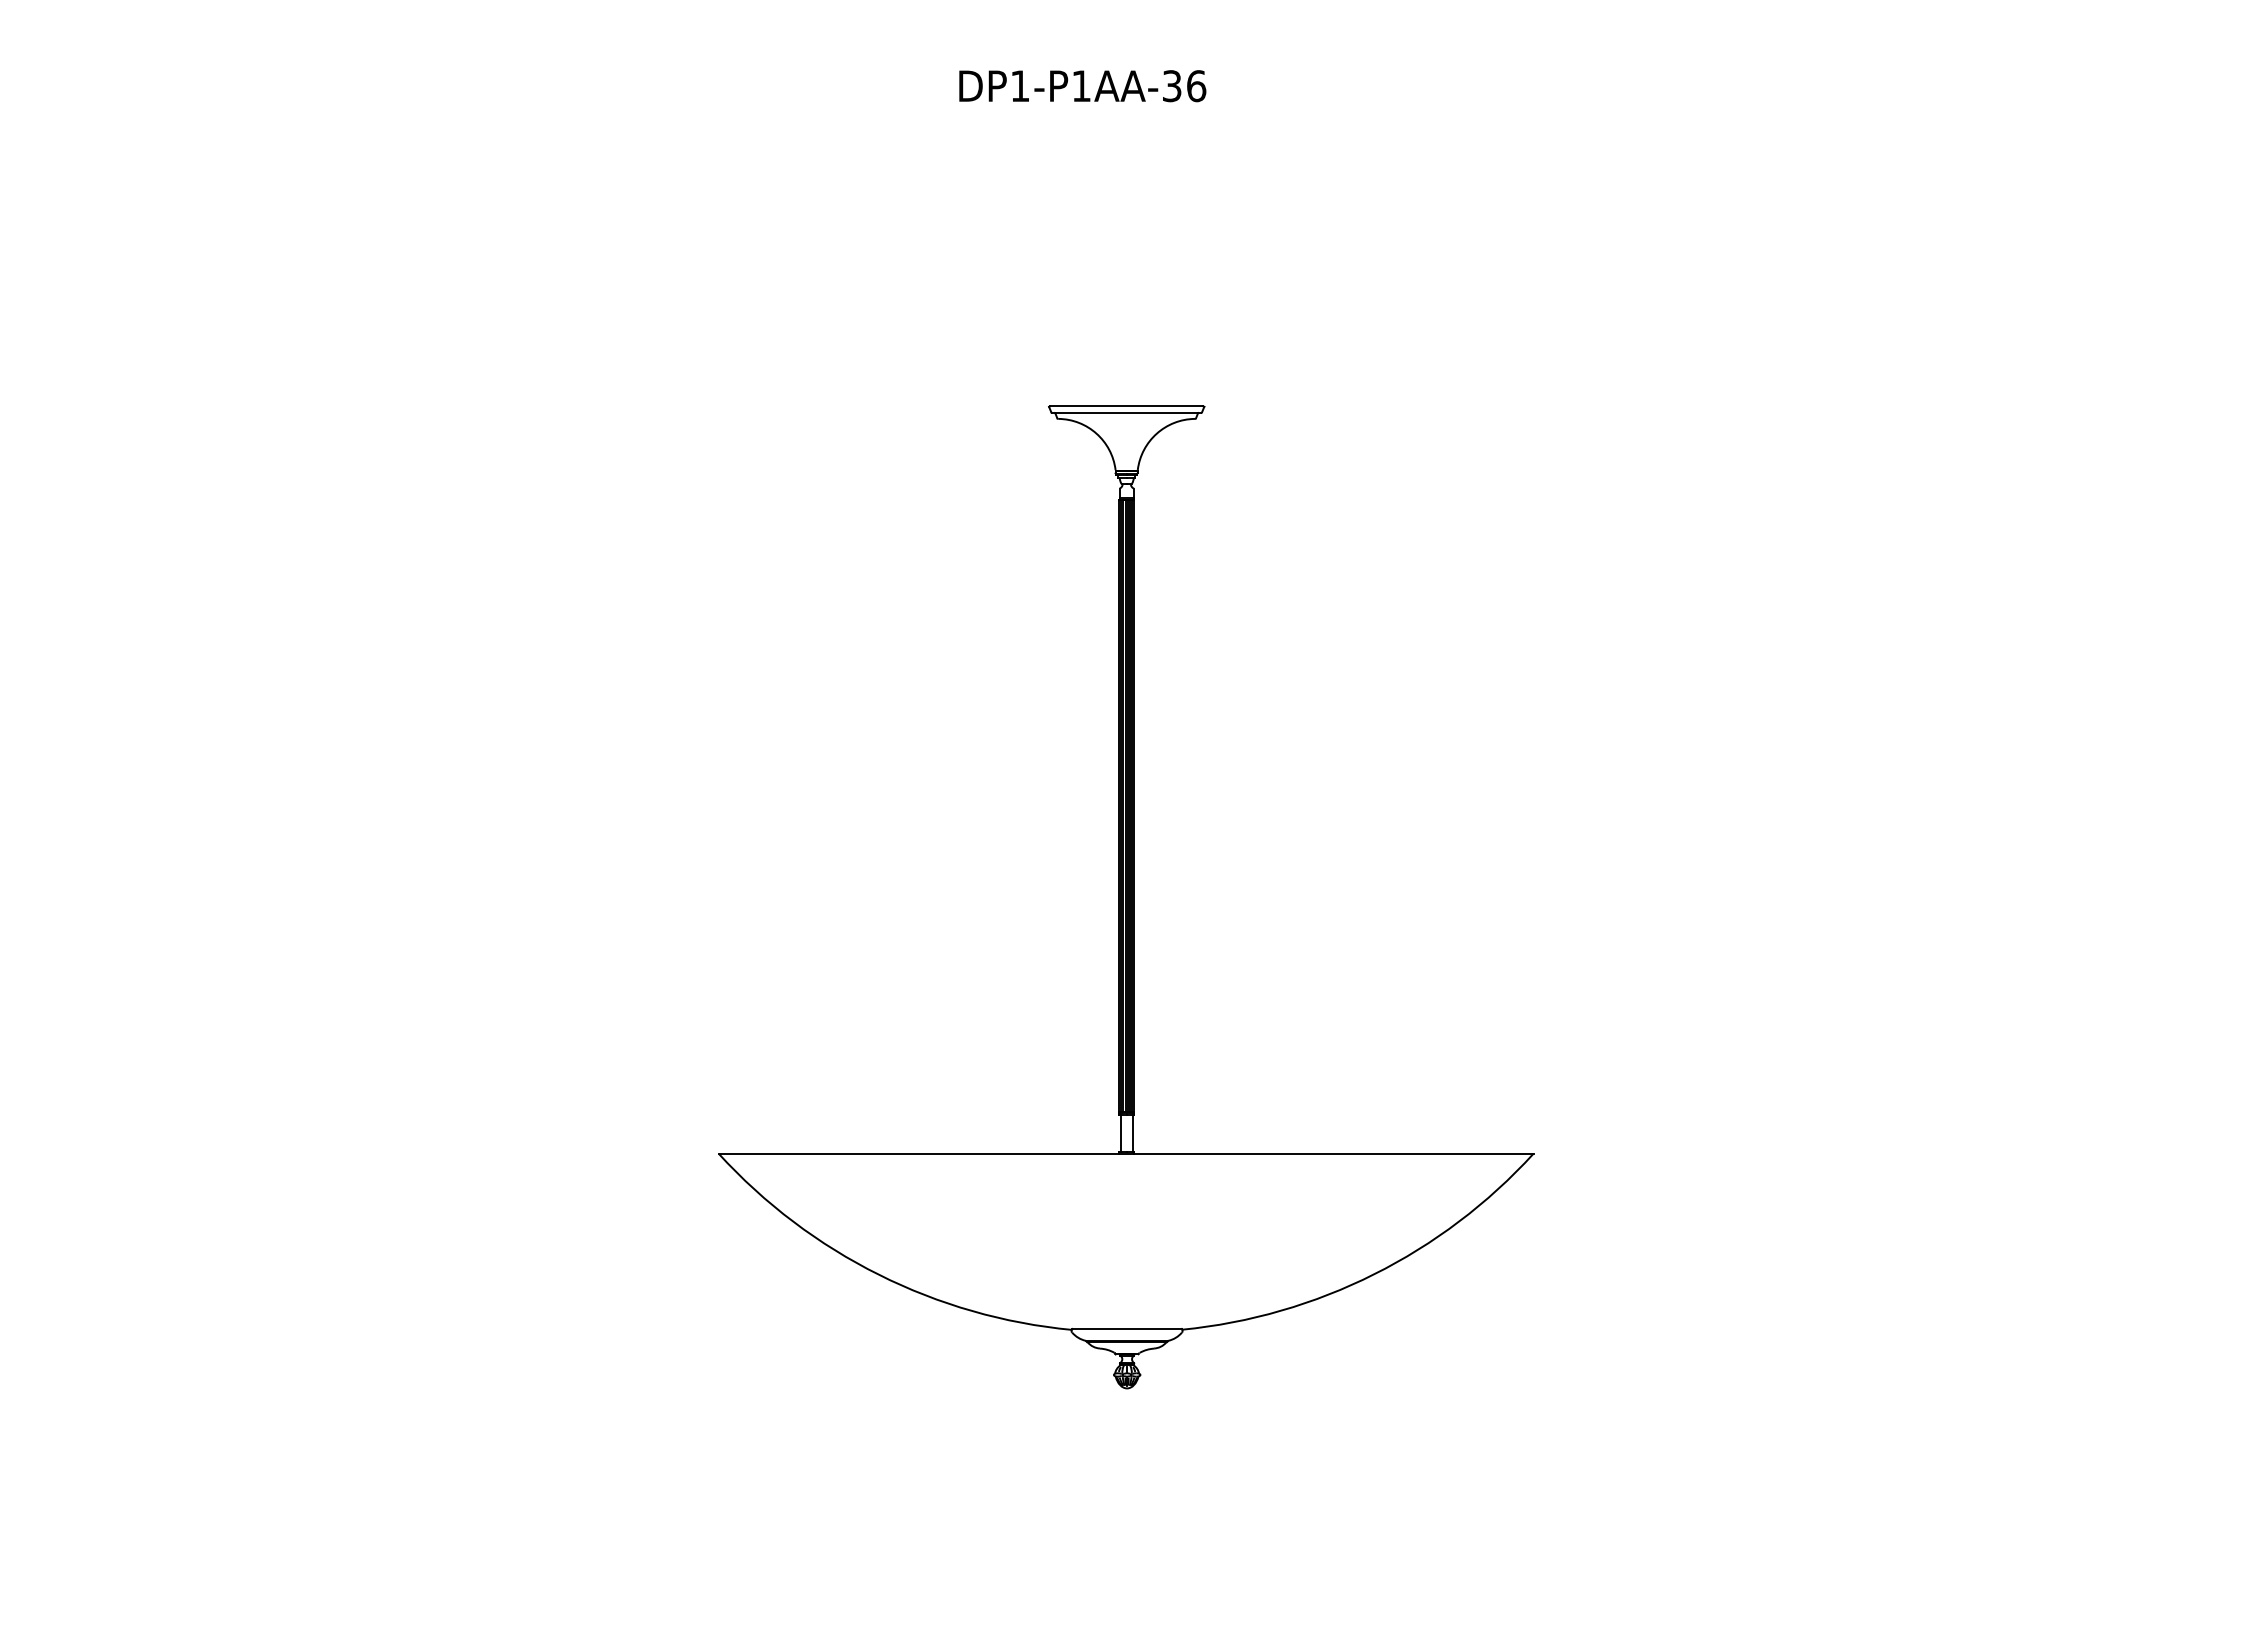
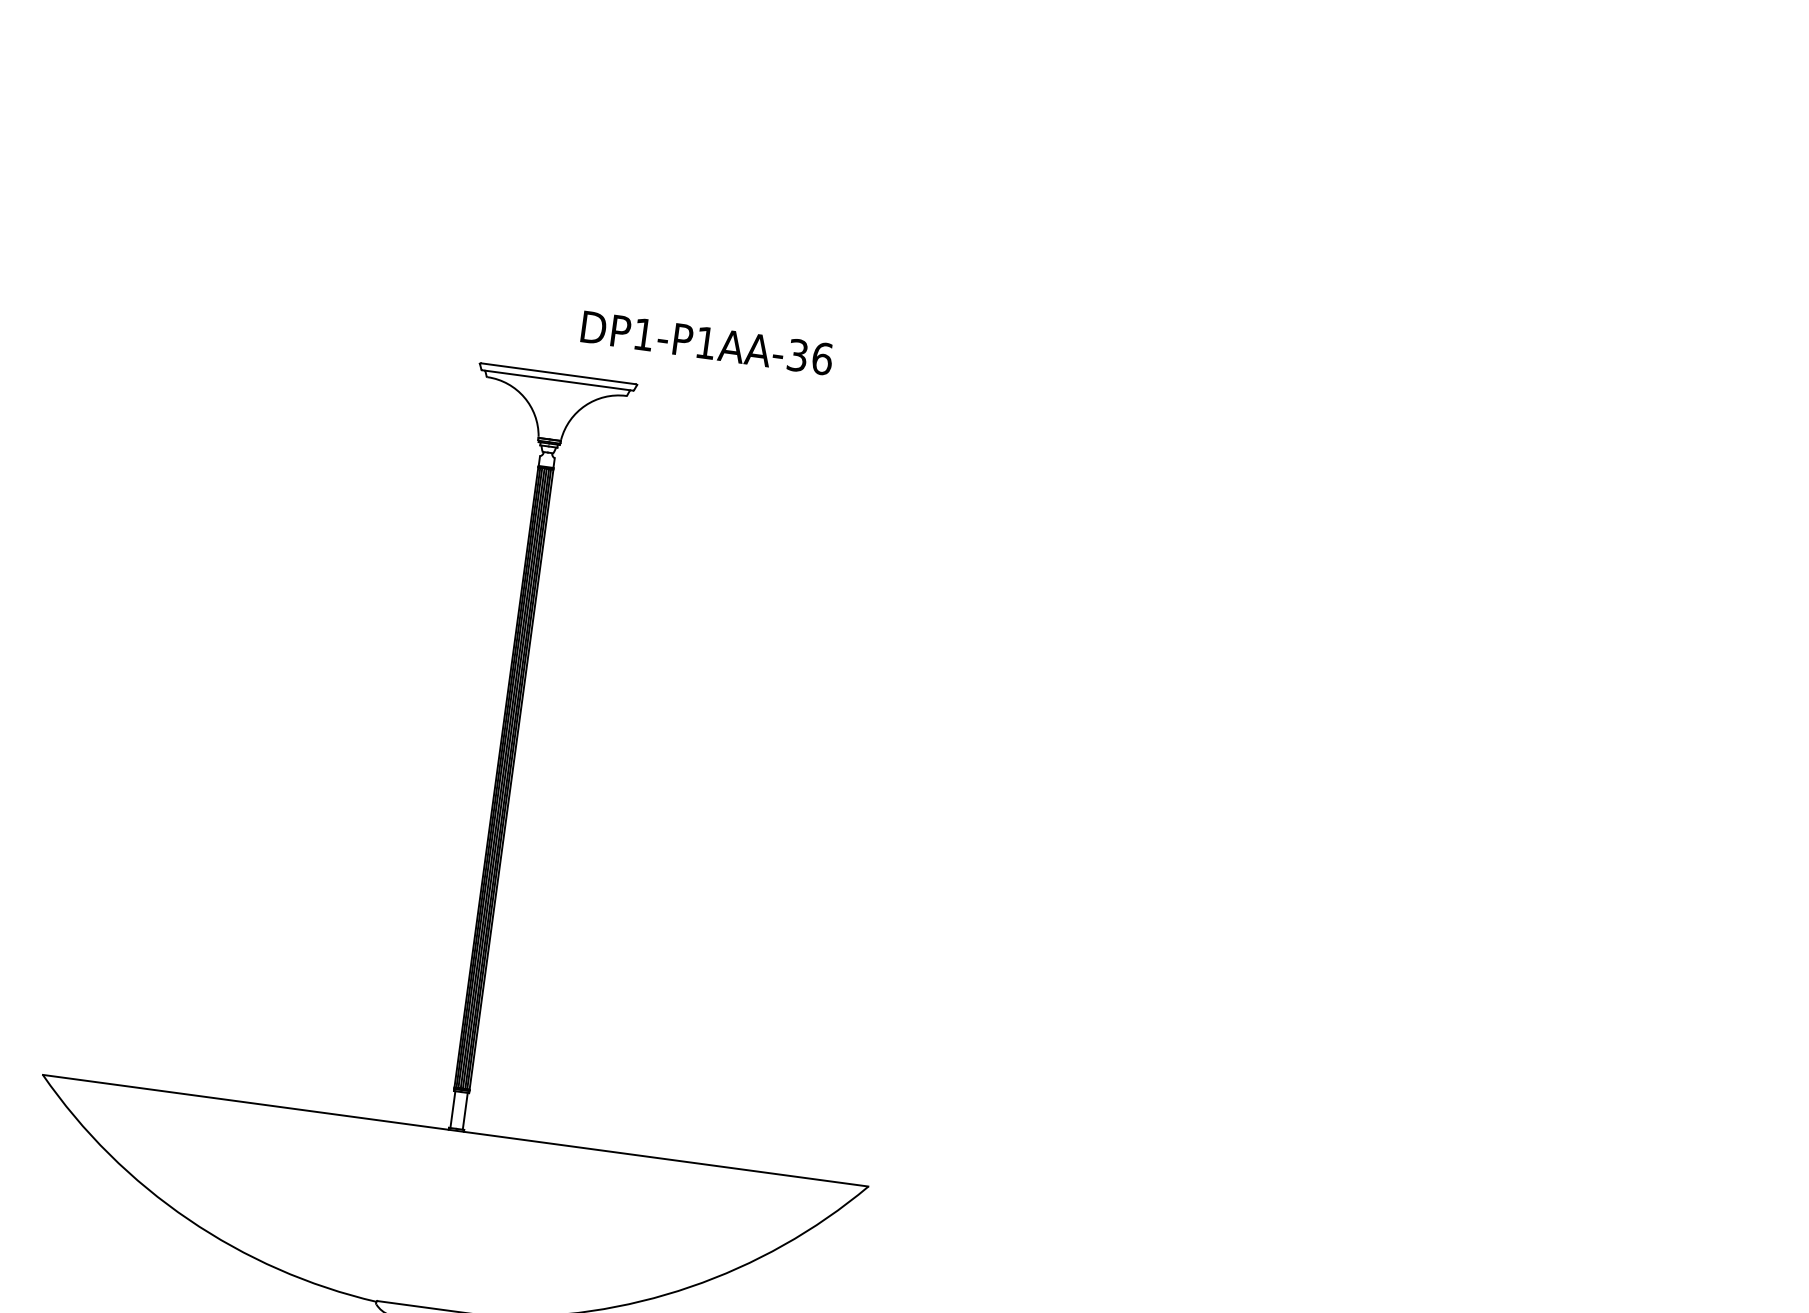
text: (1082, 86) -> (706, 343), moved

